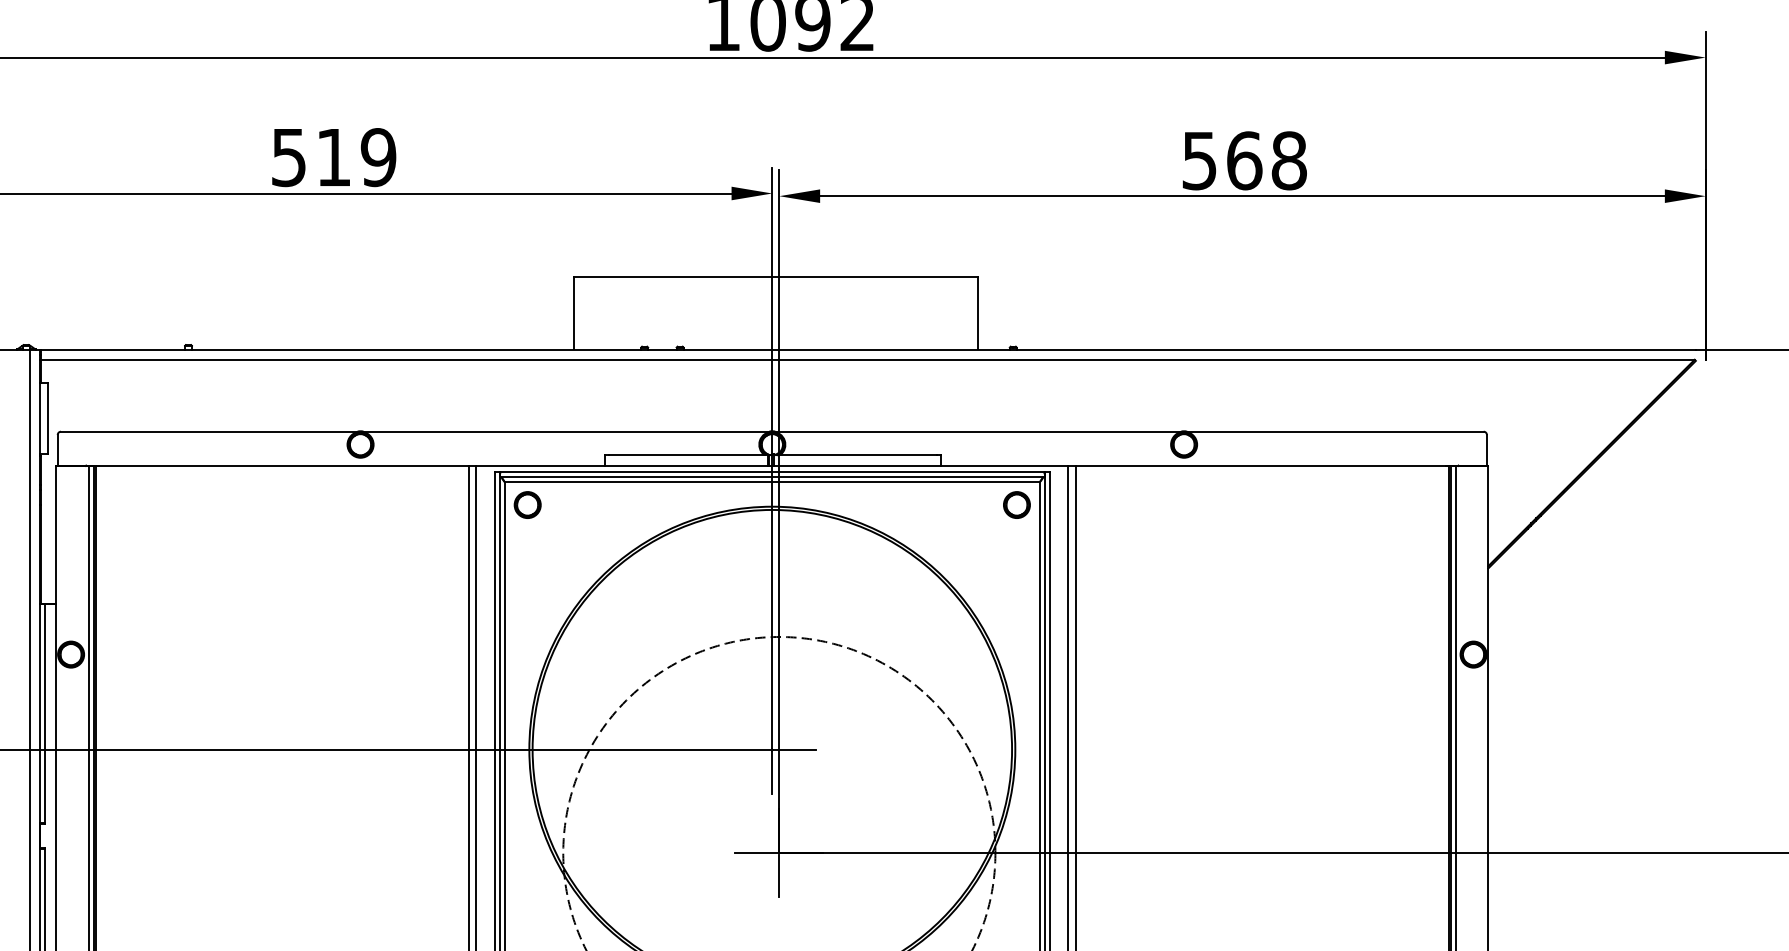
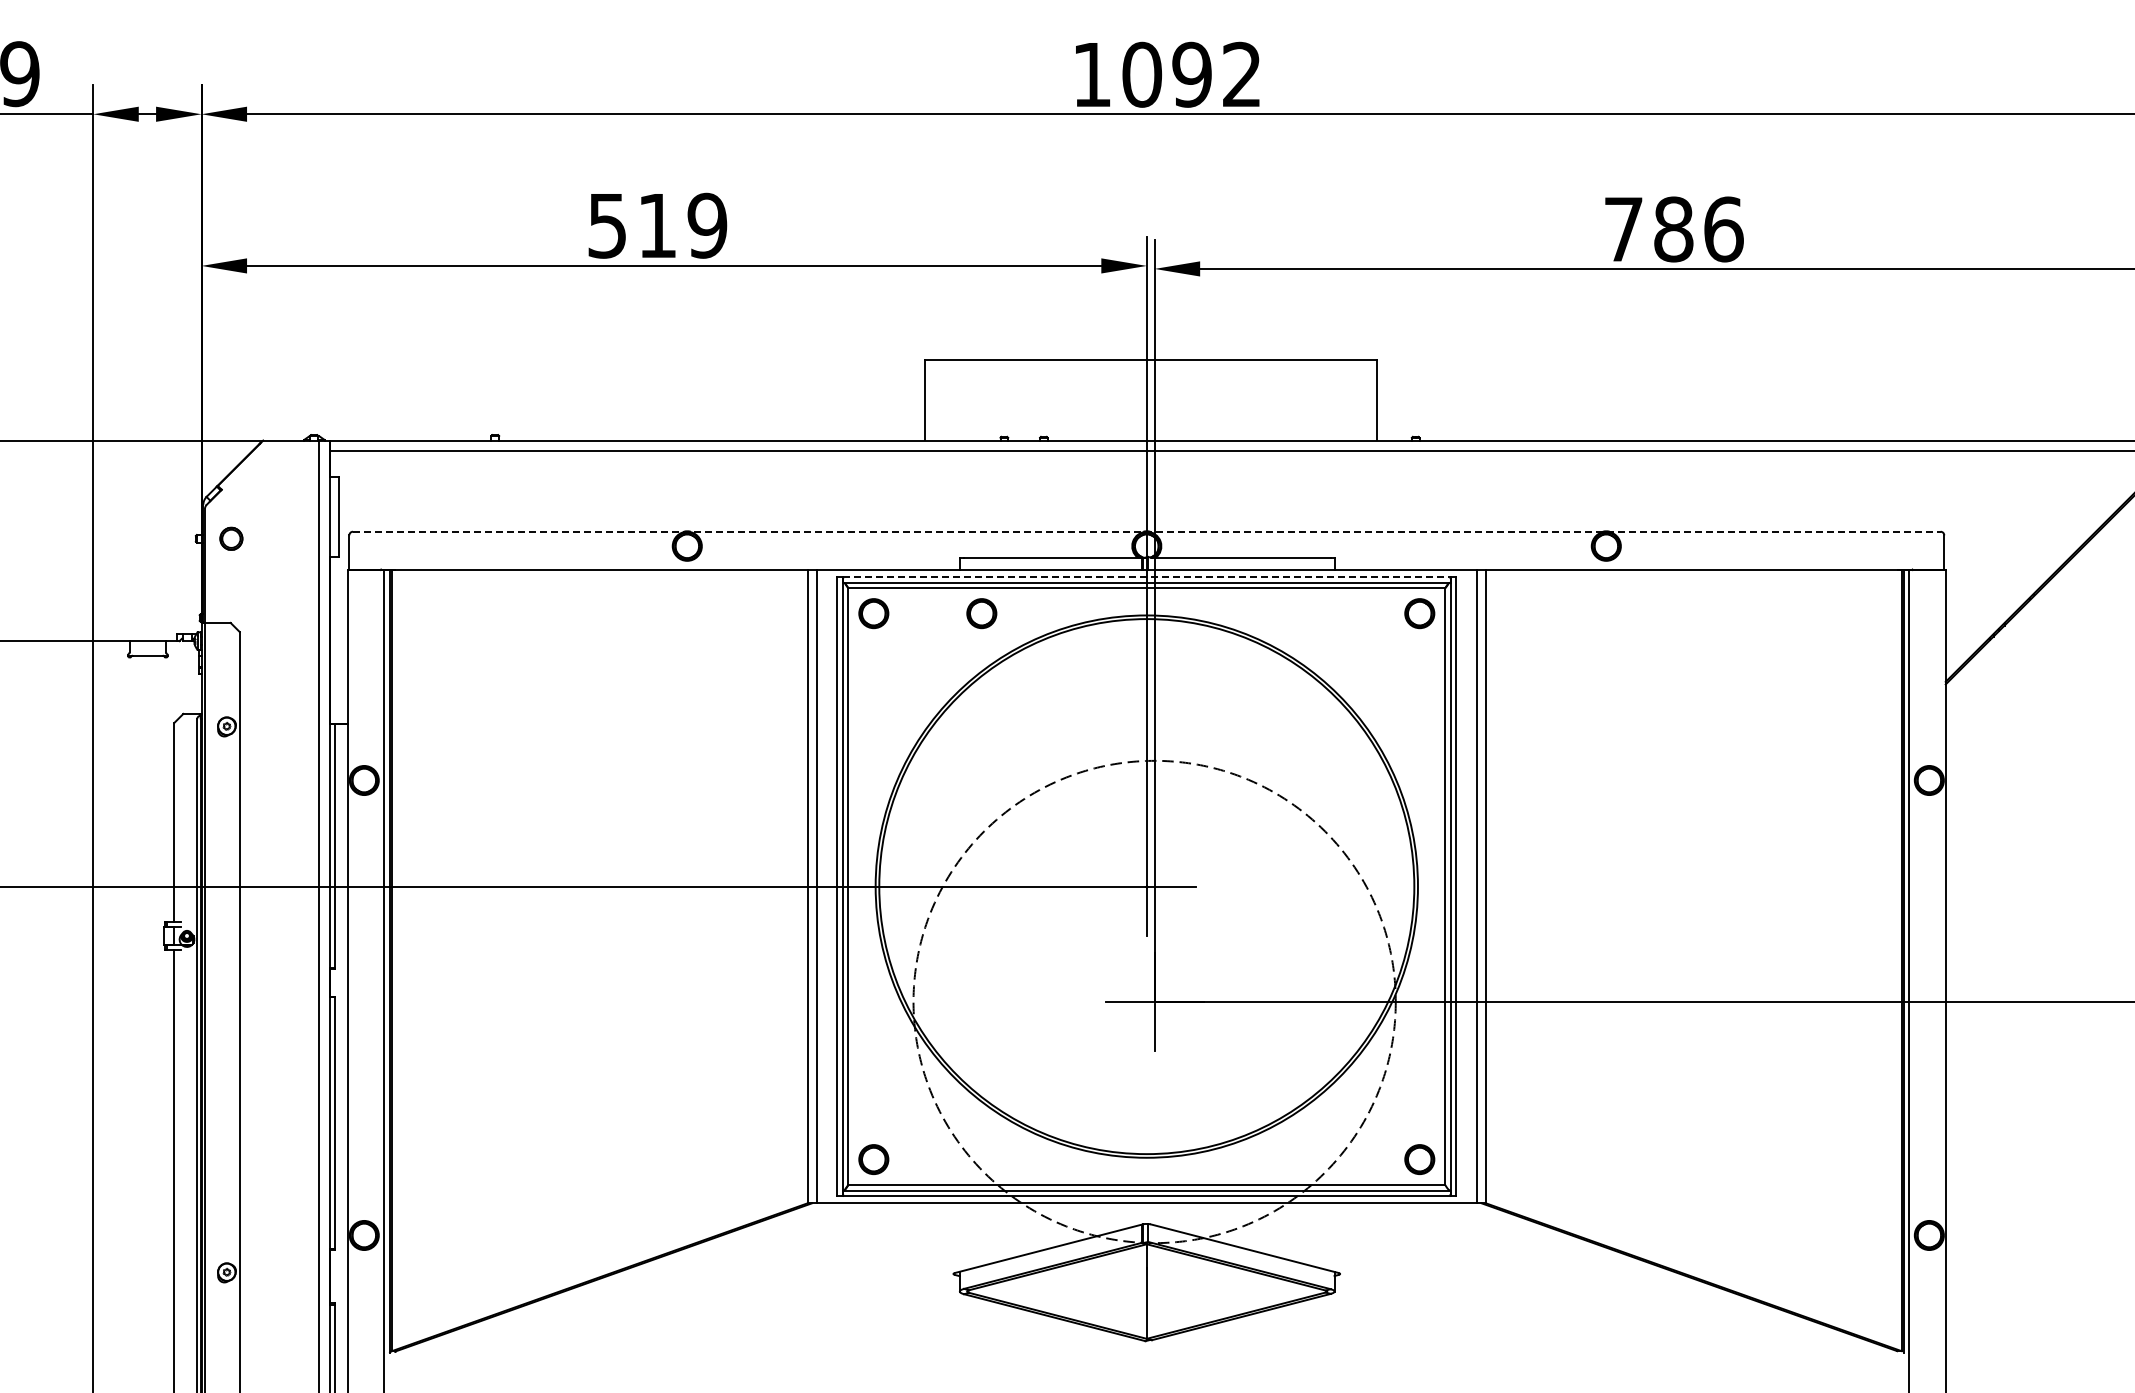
text: (1245, 160) -> (1674, 229), 568 -> 786
line: (772, 431) -> (1146, 531), solid -> dashed
line: (772, 472) -> (1146, 577), solid -> dashed
part: (624, 504) -> (981, 613), added

